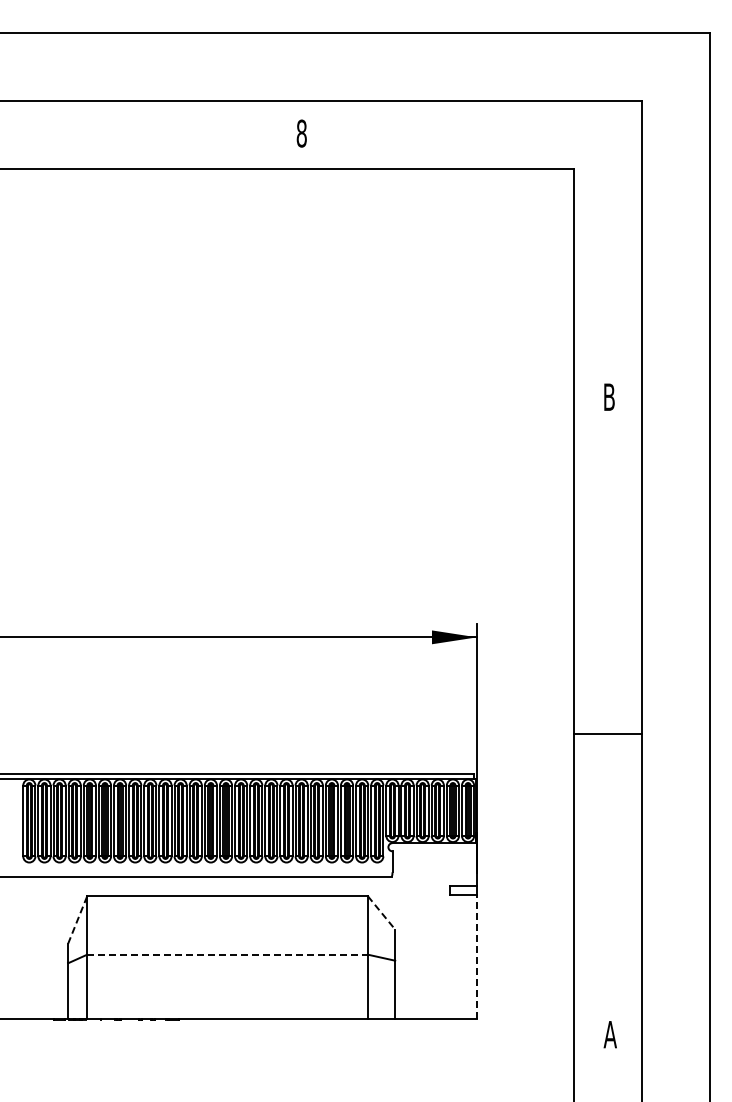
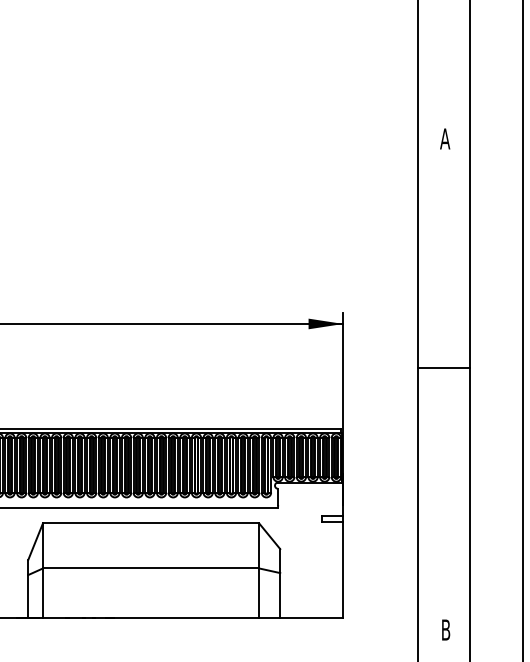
text: (608, 396) -> (444, 138), B -> A
line: (607, 734) -> (443, 368), moved
line: (381, 912) -> (269, 535), dashed -> solid
line: (77, 920) -> (35, 542), dashed -> solid
line: (228, 954) -> (151, 568), dashed -> solid
line: (477, 956) -> (343, 569), dashed -> solid
text: (609, 1034) -> (445, 629), A -> B

